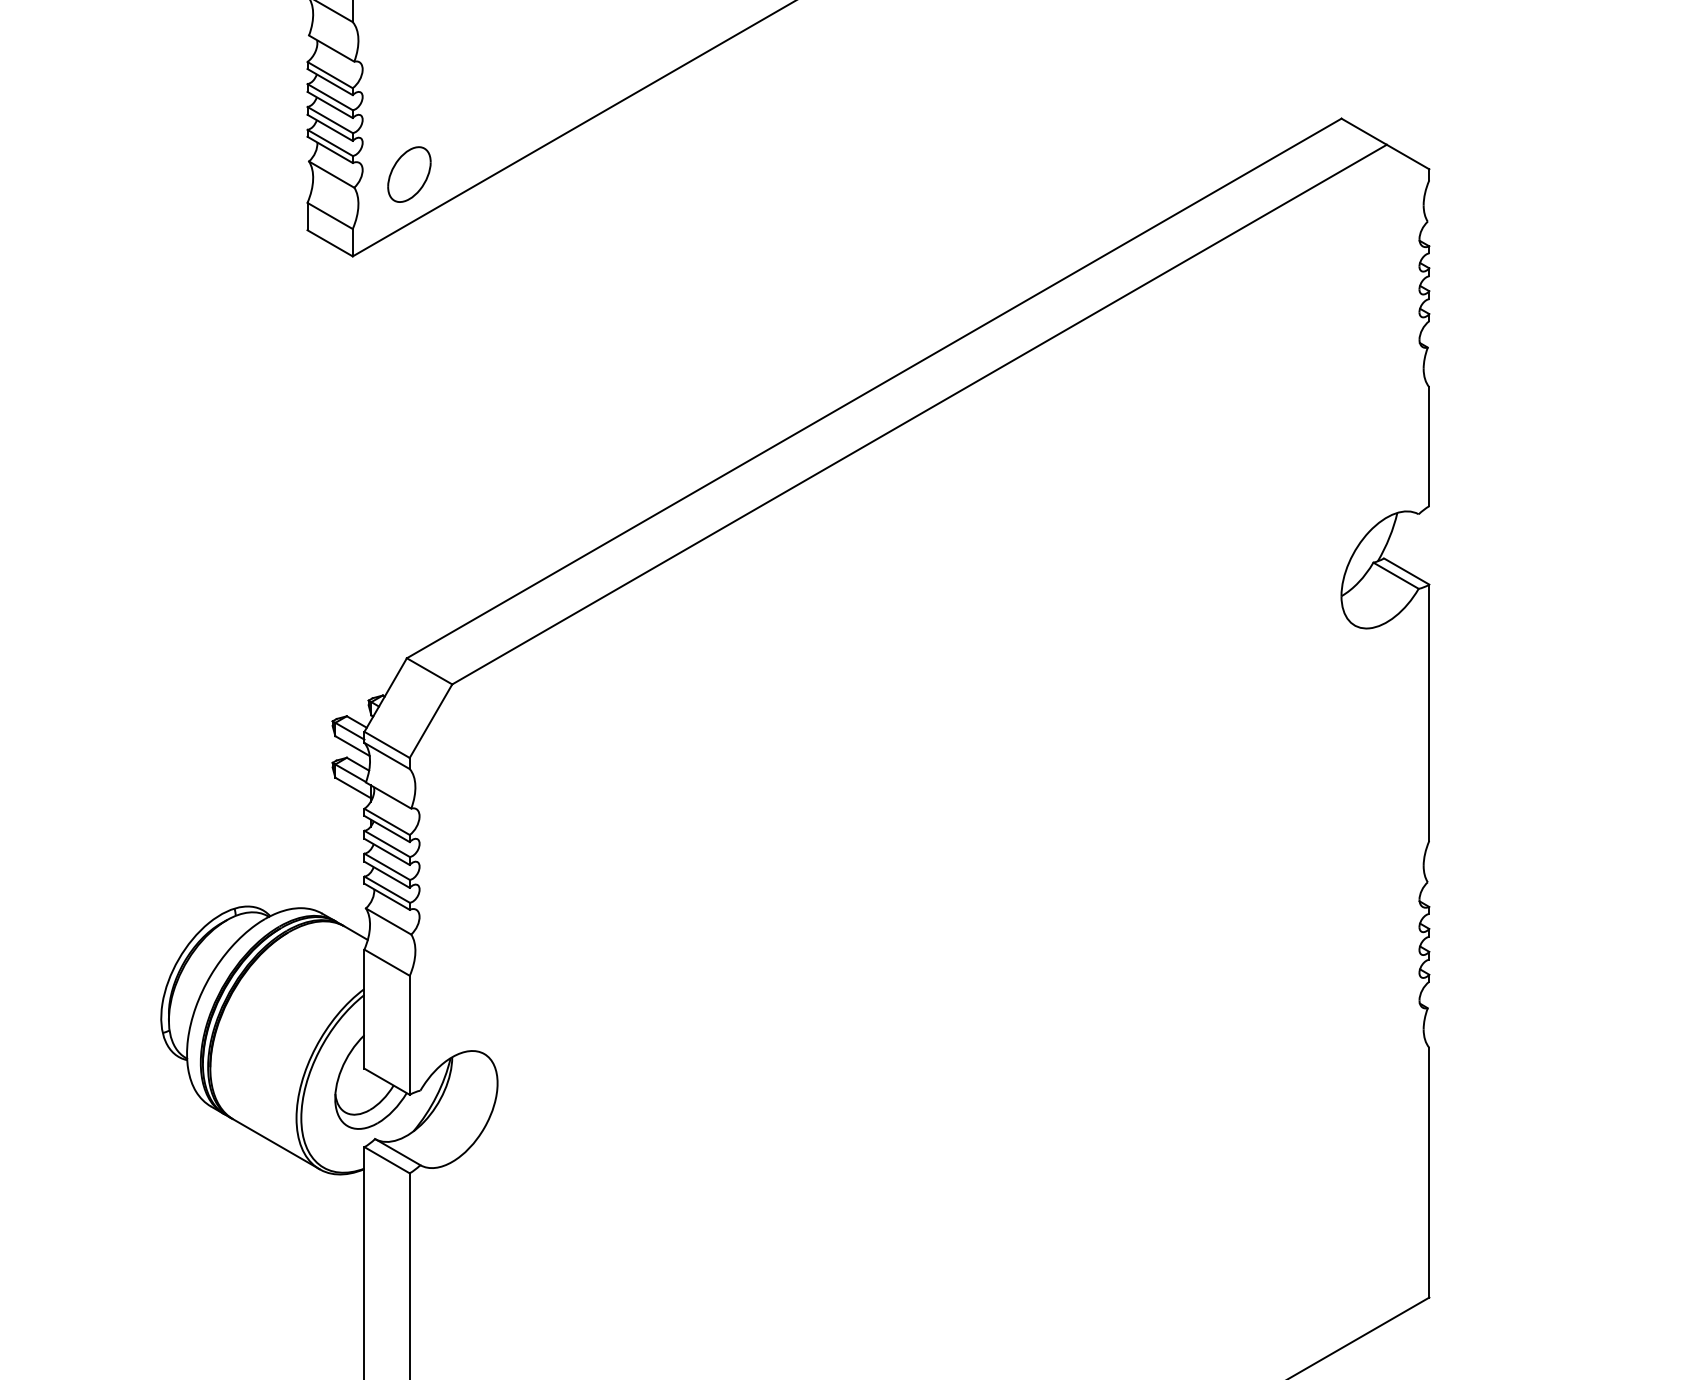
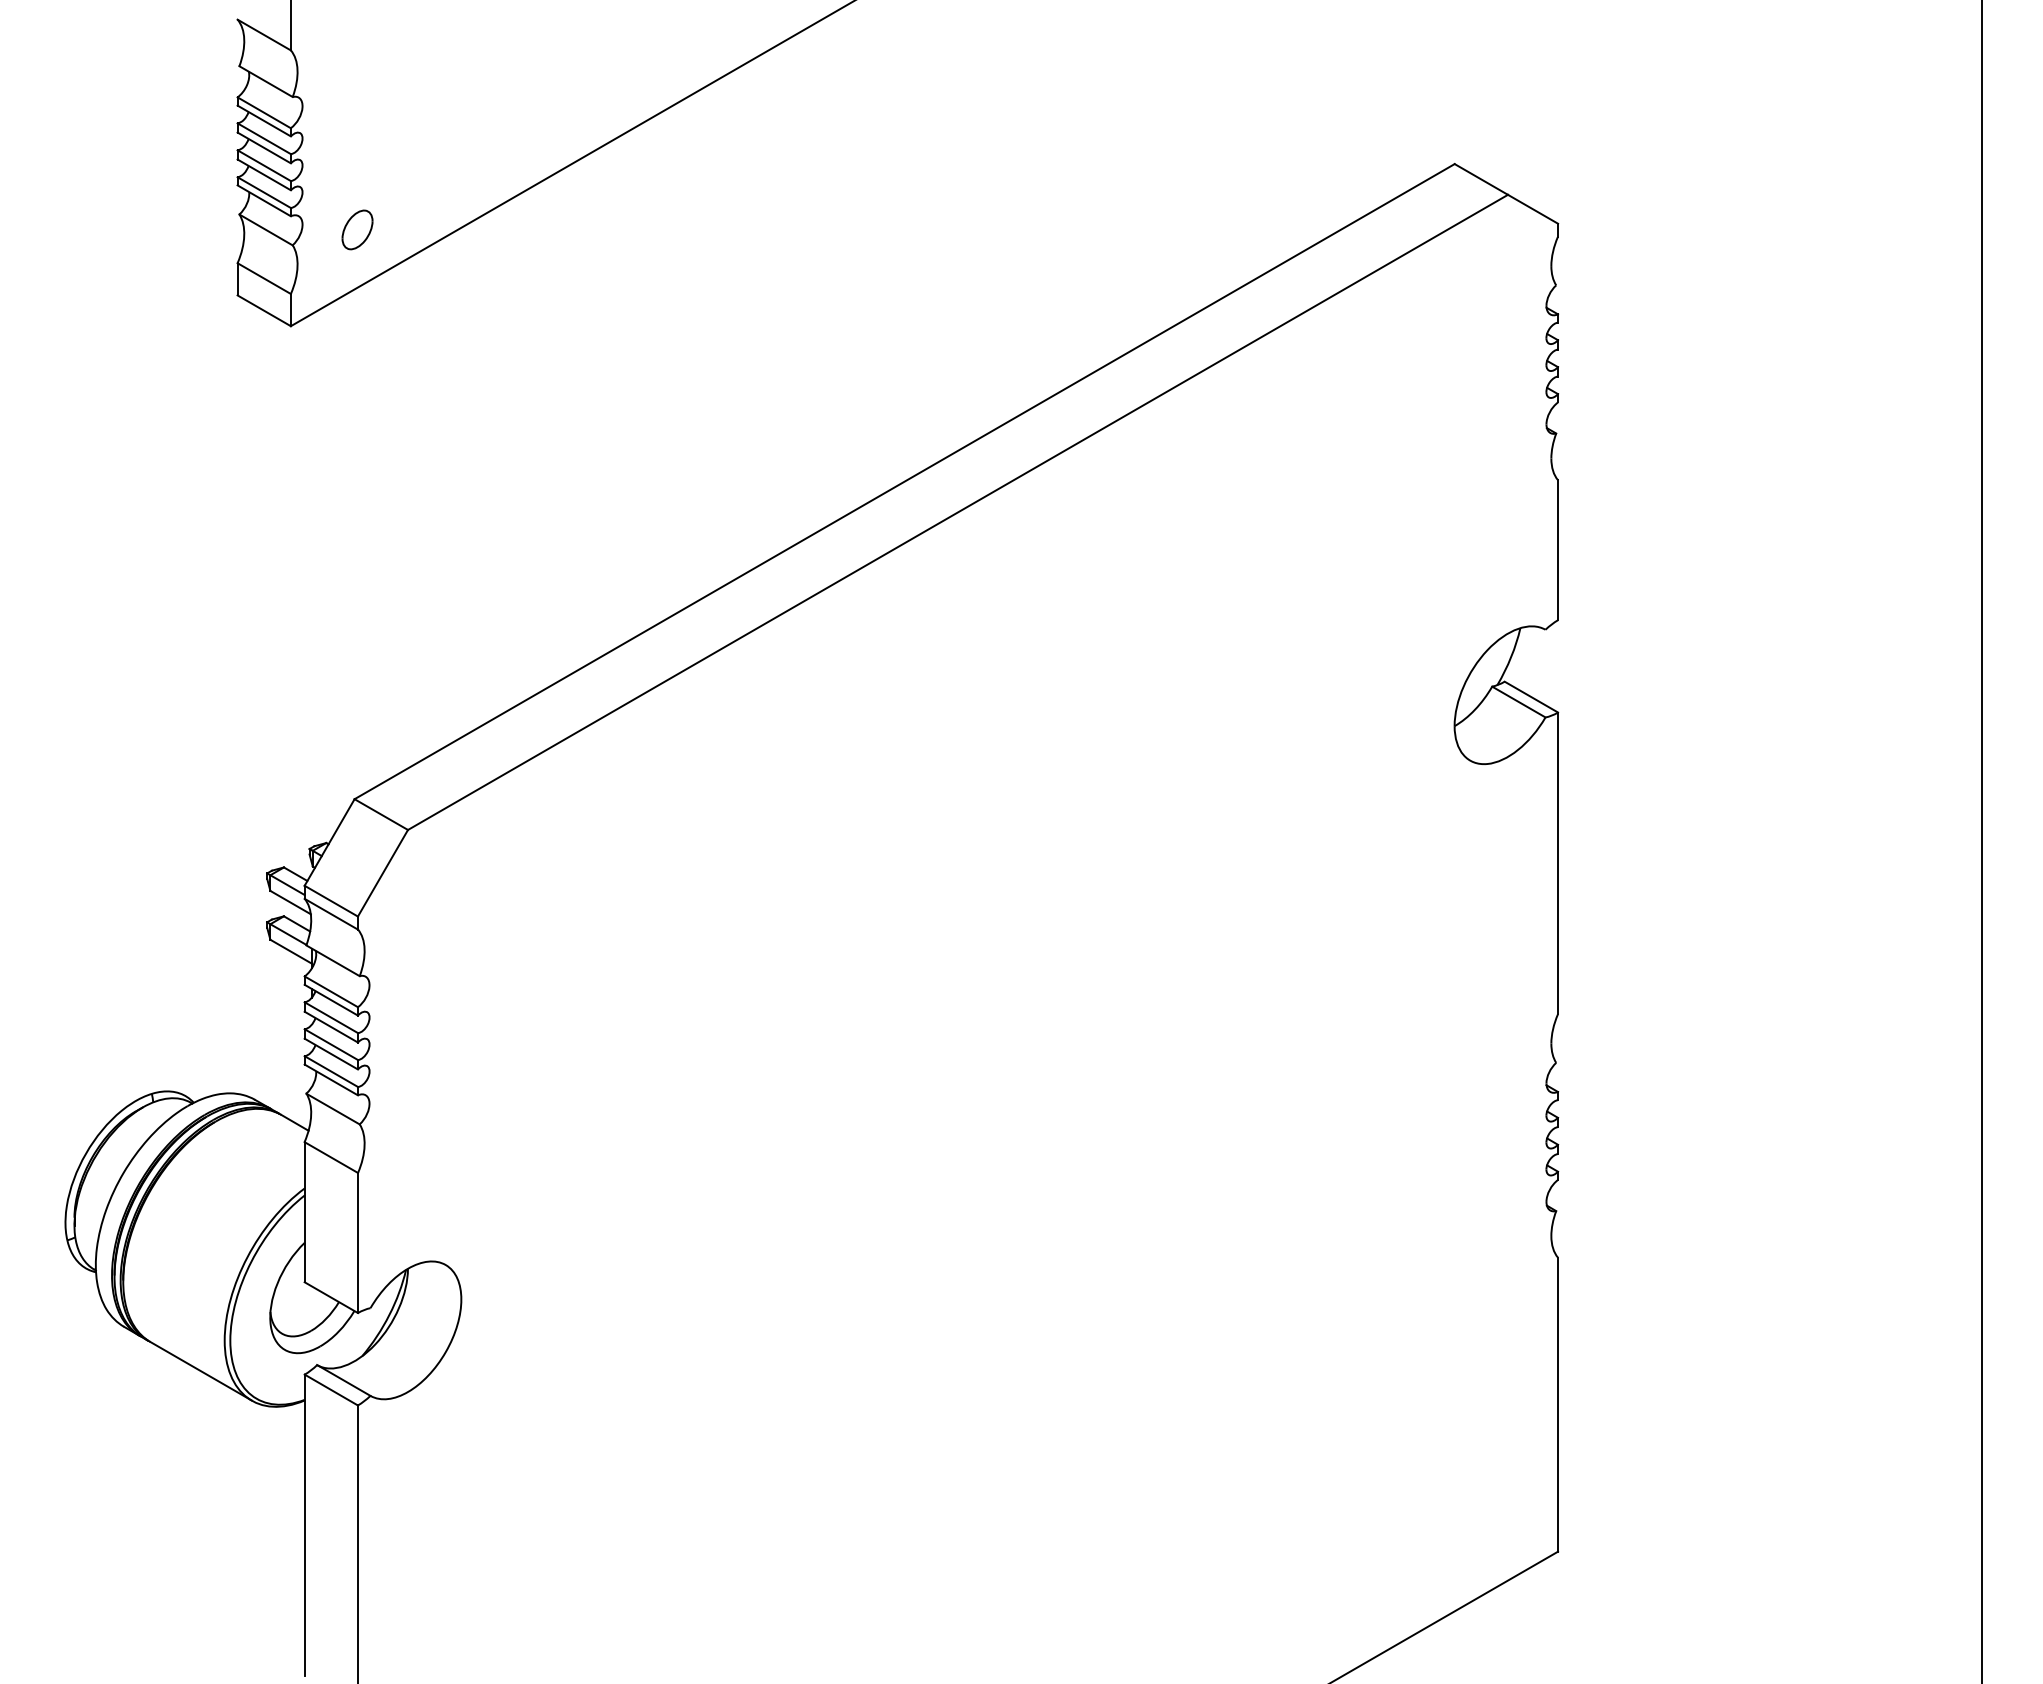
part: (409, 174) -> (357, 229), size x0.6

